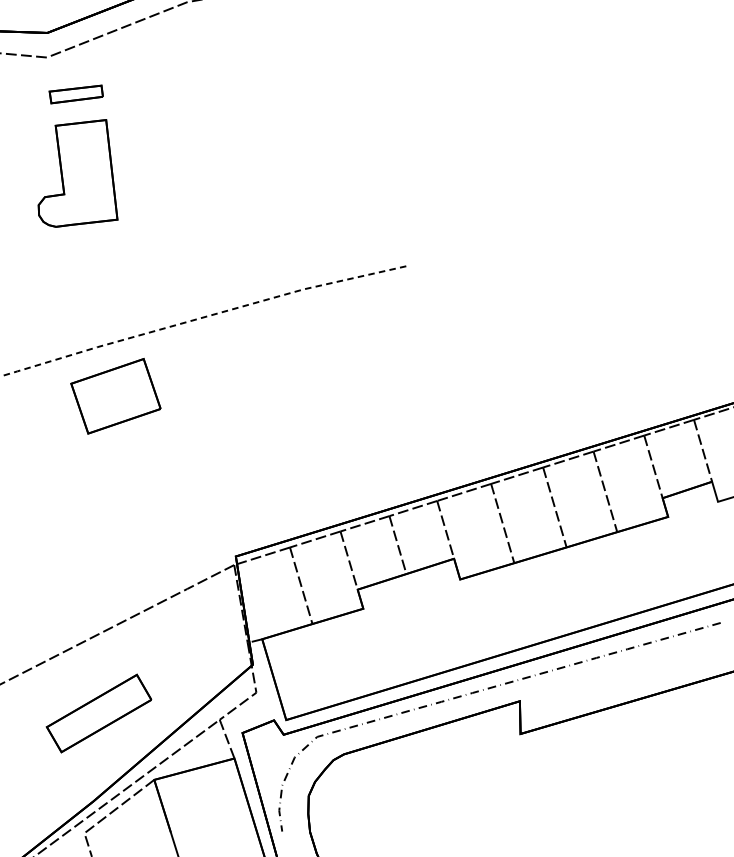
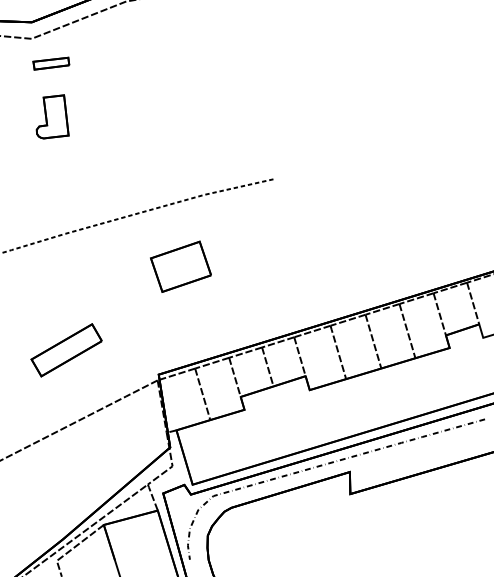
part: (77, 172) -> (52, 116), size x0.6
part: (115, 395) -> (180, 266), moved
part: (98, 713) -> (66, 350), moved

